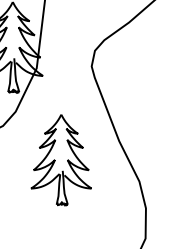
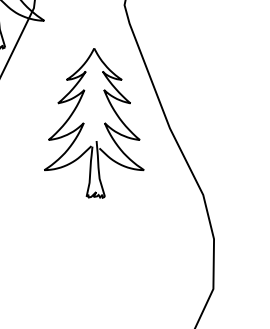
part: (60, 160) -> (92, 123), moved

